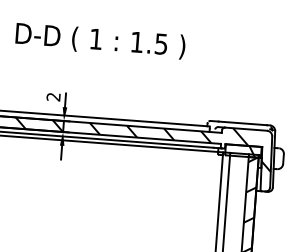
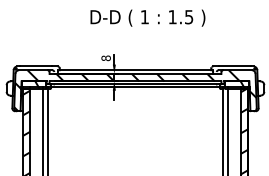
text: (99, 39) -> (147, 17), moved
text: (52, 97) -> (105, 58), 2 -> 8

